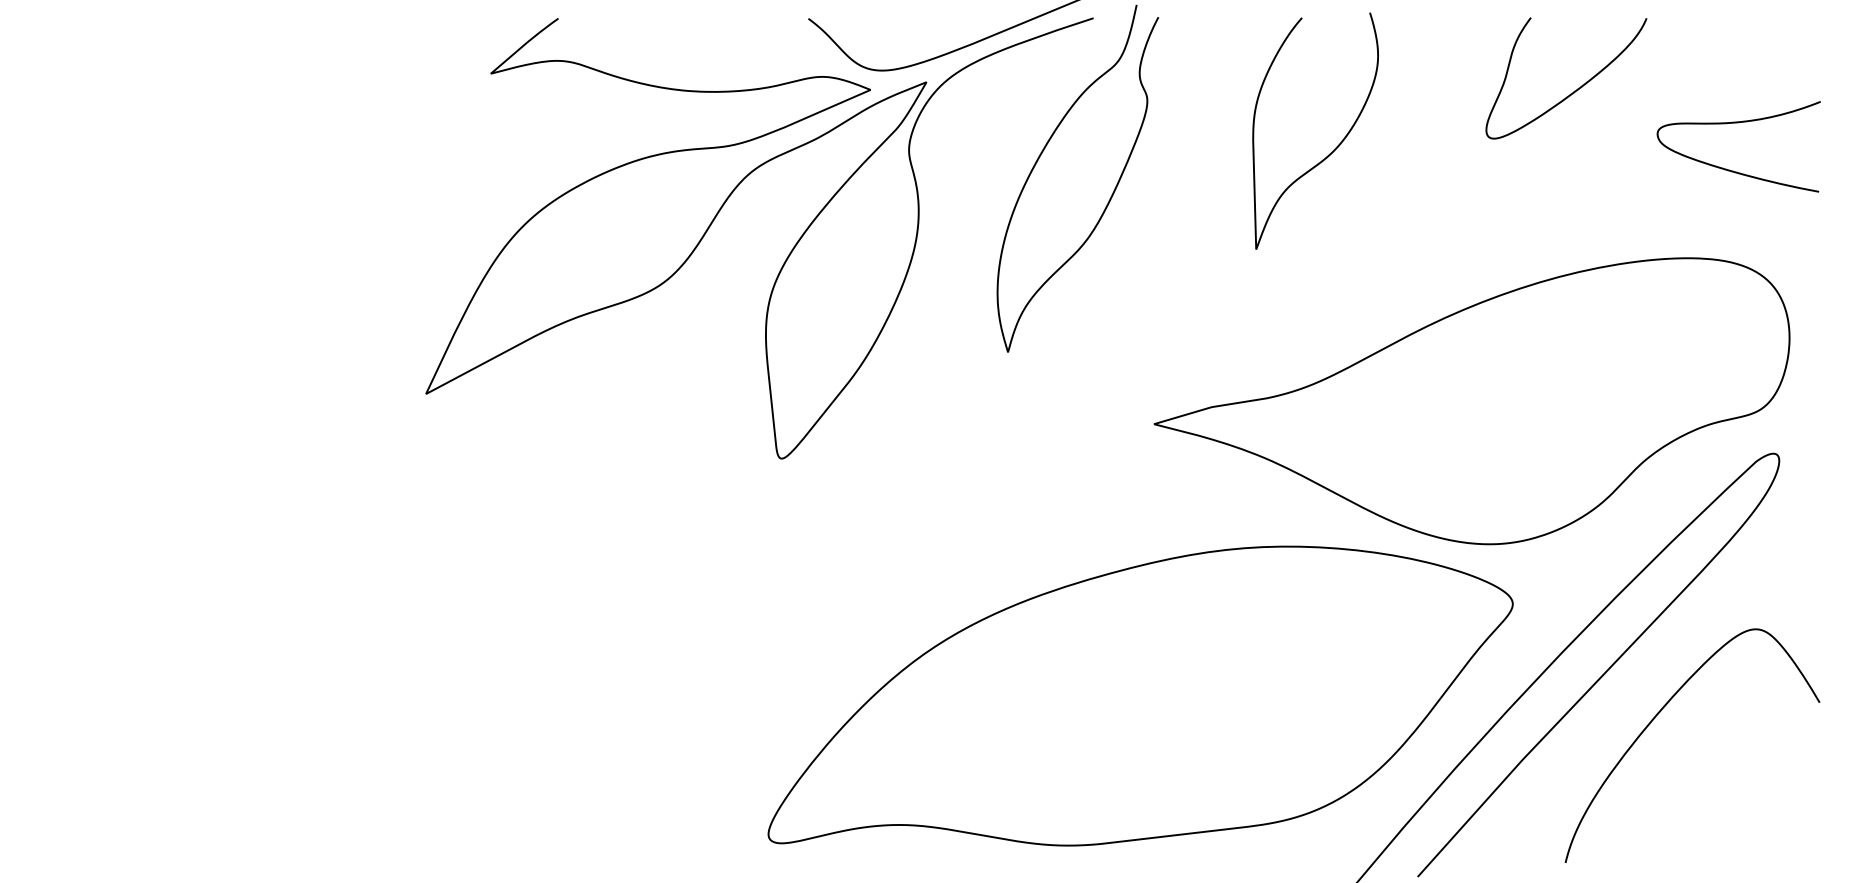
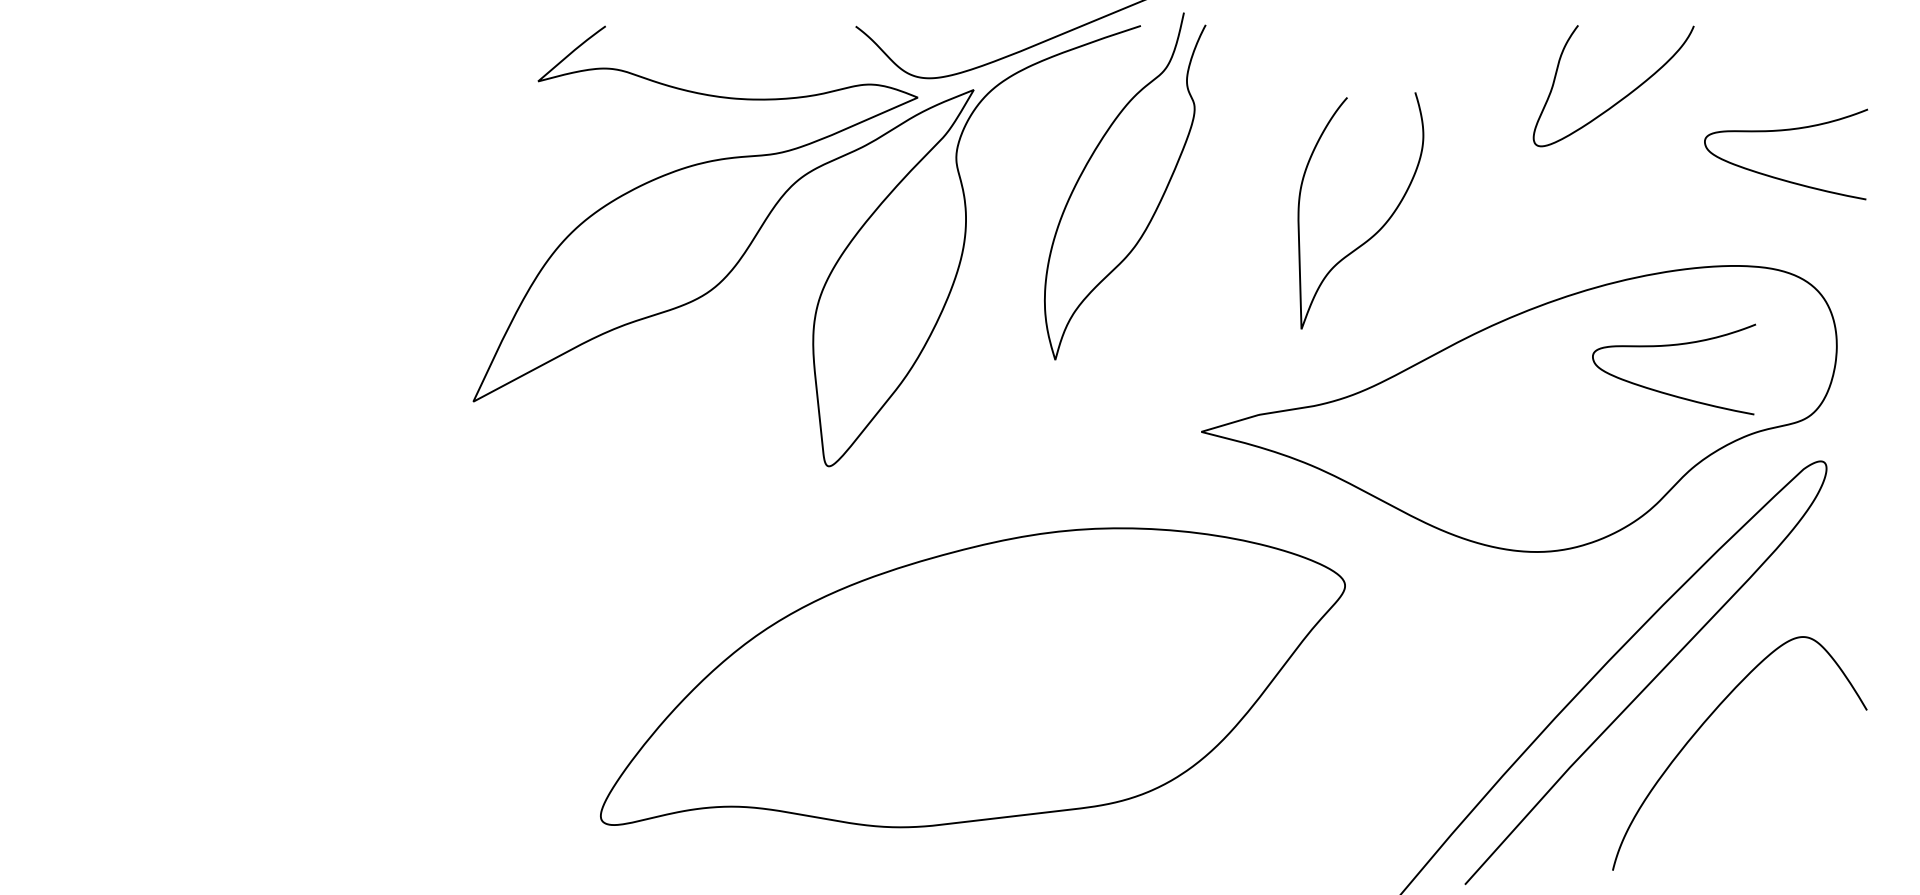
curve: (1334, 148) -> (1379, 228), moved
curve: (1623, 338) -> (1670, 346), added
part: (1140, 695) -> (972, 677), moved

